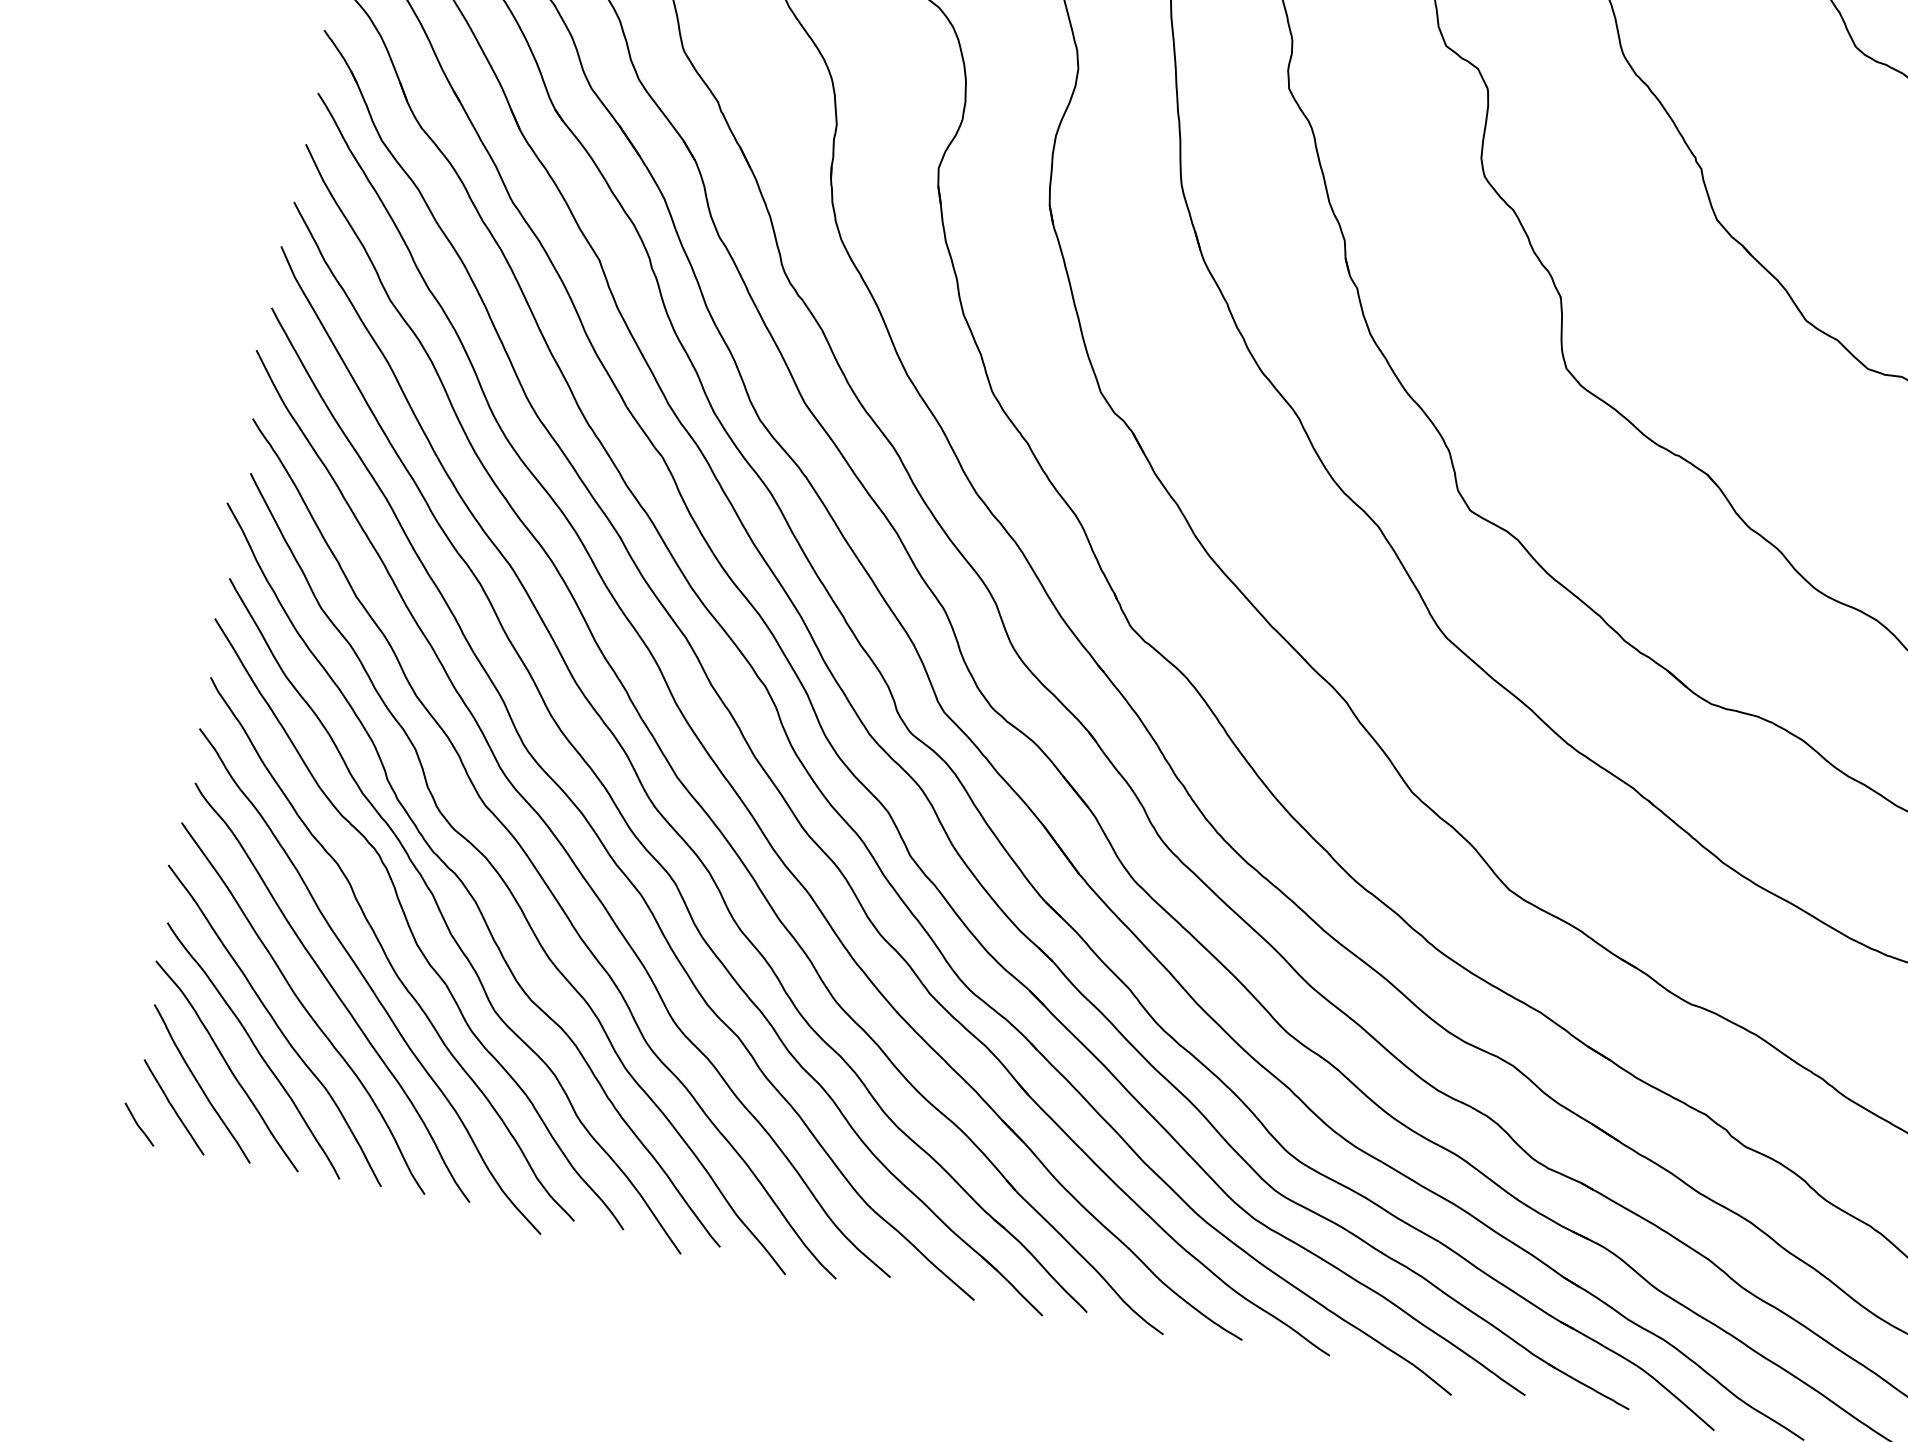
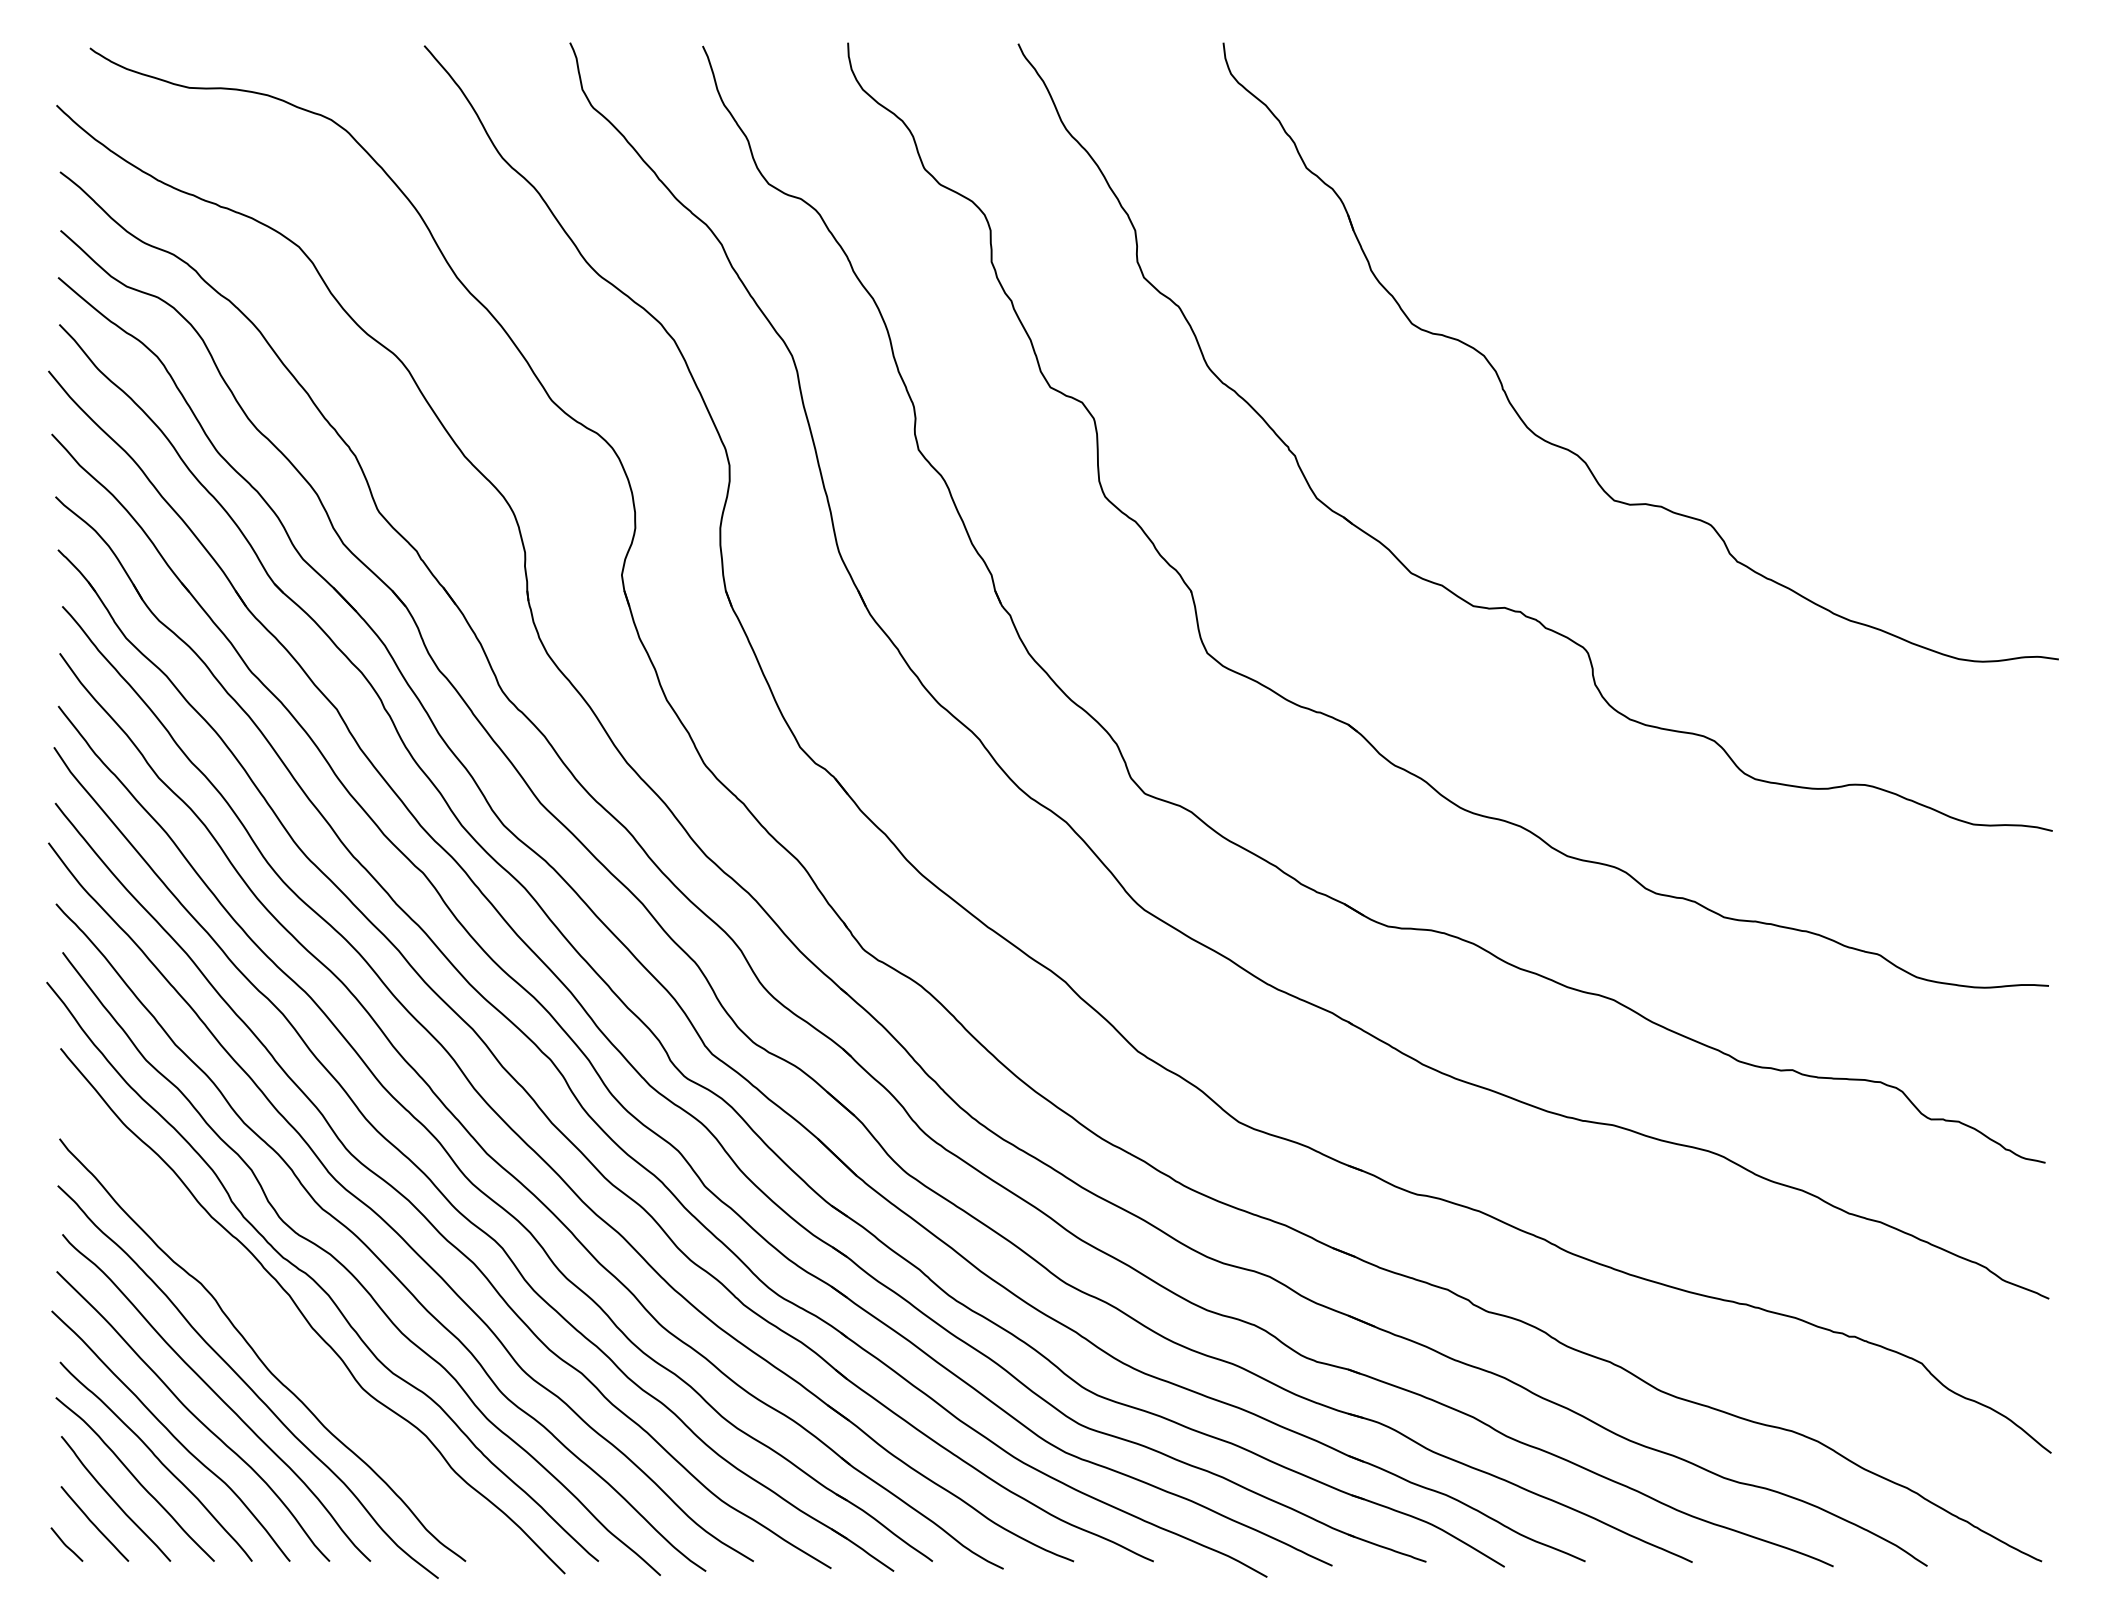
curve: (411, 929) -> (276, 1329), removed

